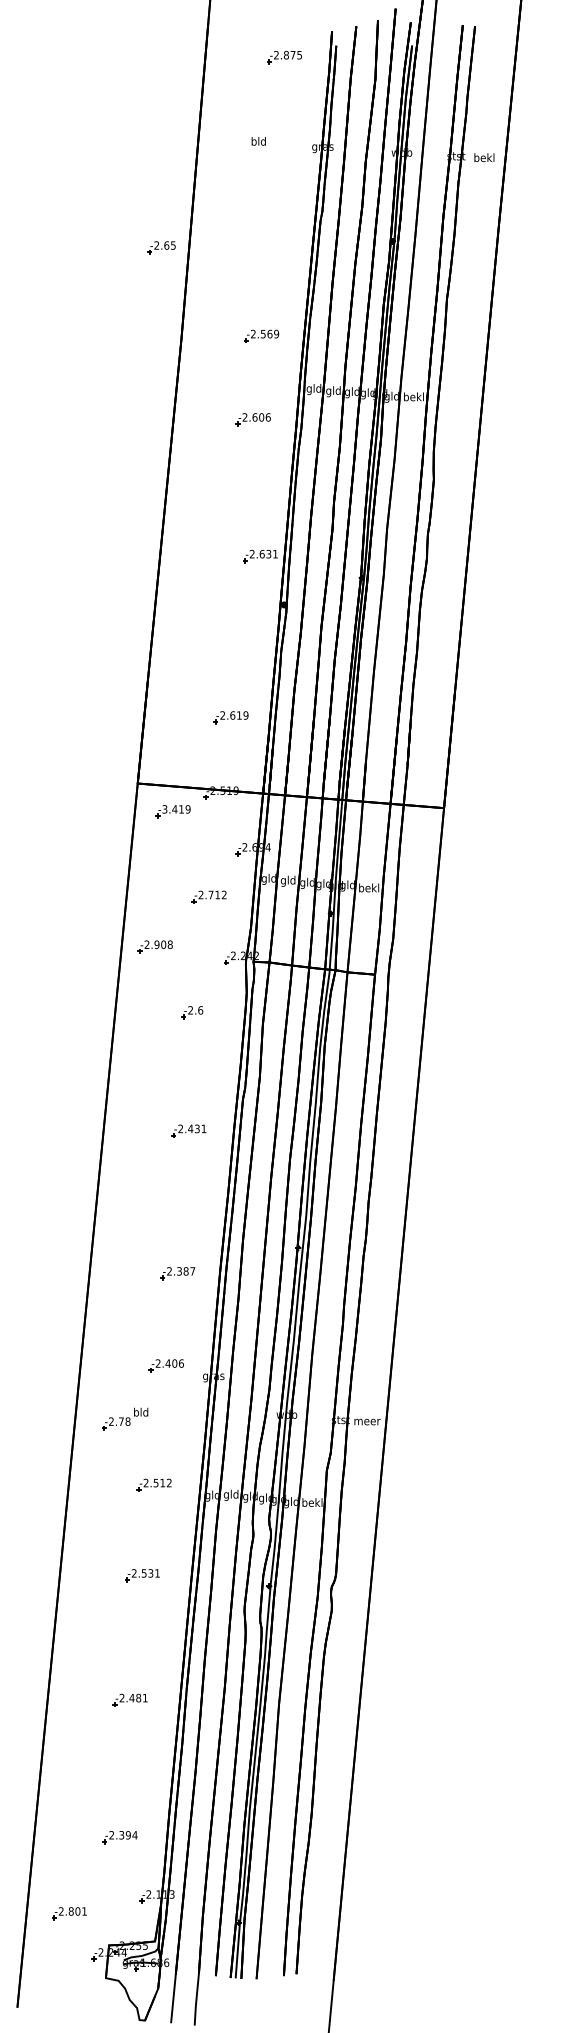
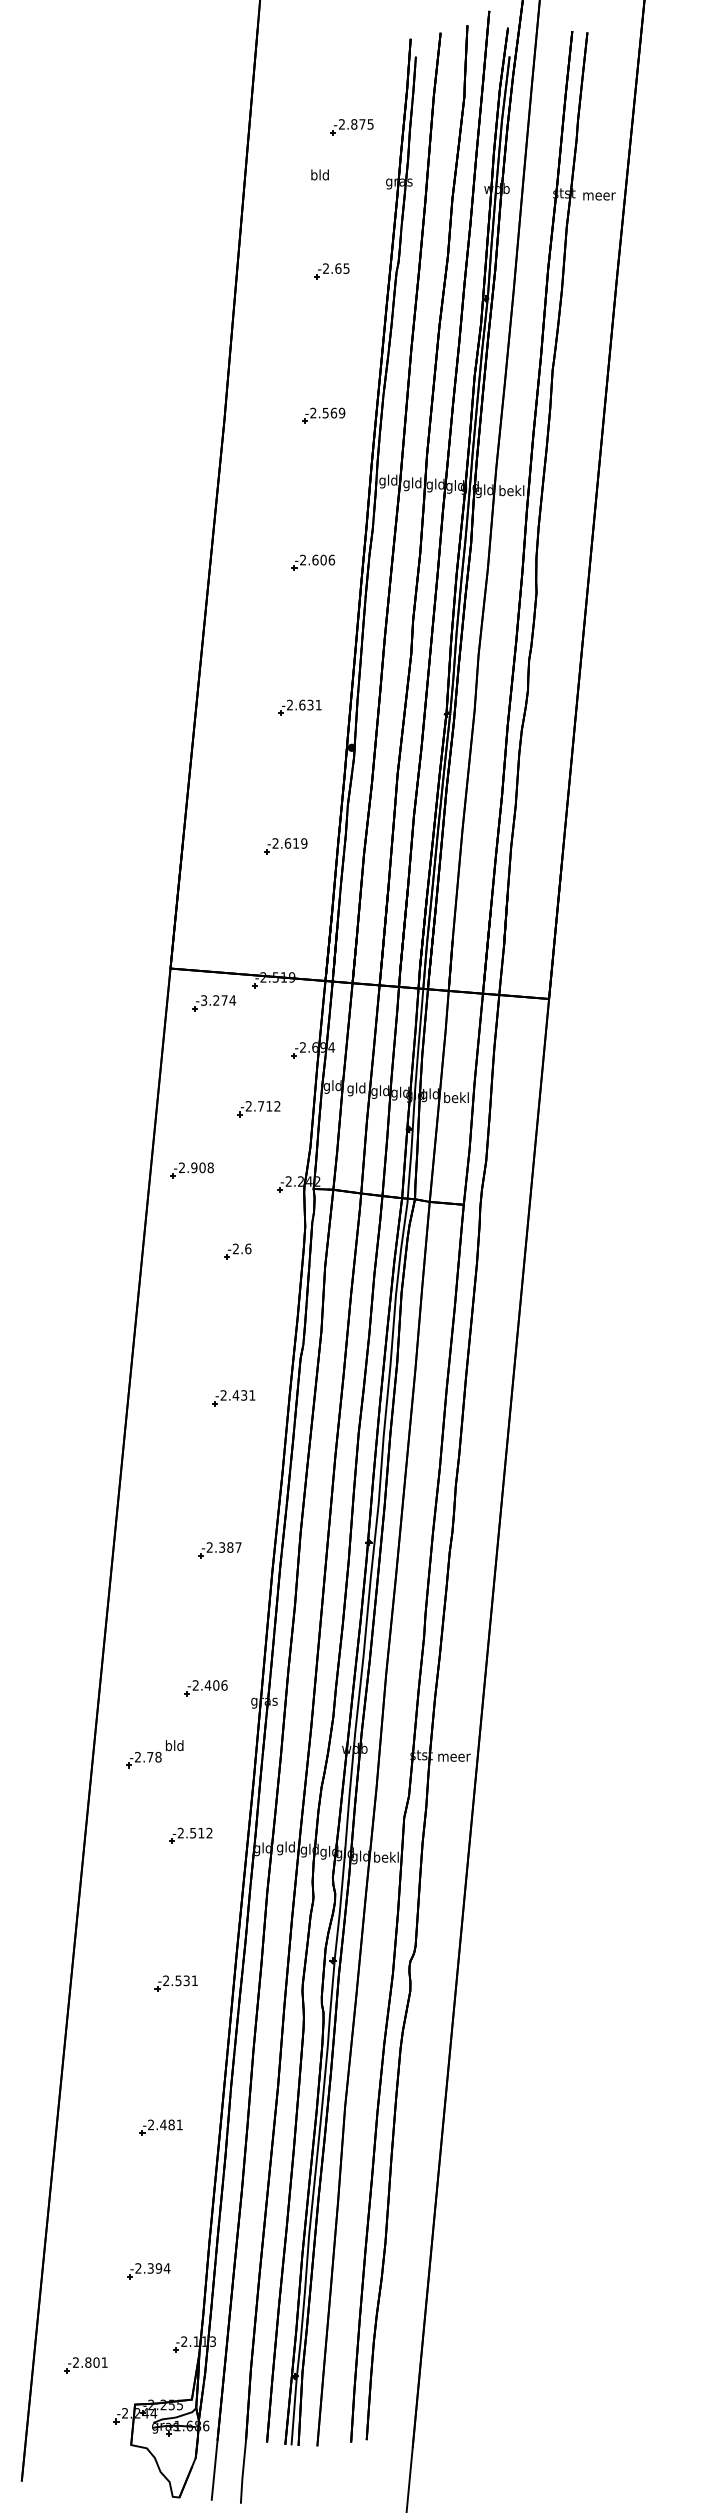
part: (284, 57) -> (351, 127), moved
text: (484, 157) -> (599, 194), bekl -> meer
part: (161, 247) -> (331, 271), moved
part: (253, 419) -> (313, 562), moved
part: (259, 556) -> (299, 707), moved
part: (230, 717) -> (285, 846), moved
text: (181, 809) -> (224, 1000), -3.419 -> -3.274
part: (177, 1273) -> (219, 1550), moved
part: (141, 1575) -> (175, 1983), moved
part: (129, 1700) -> (160, 2127), moved

